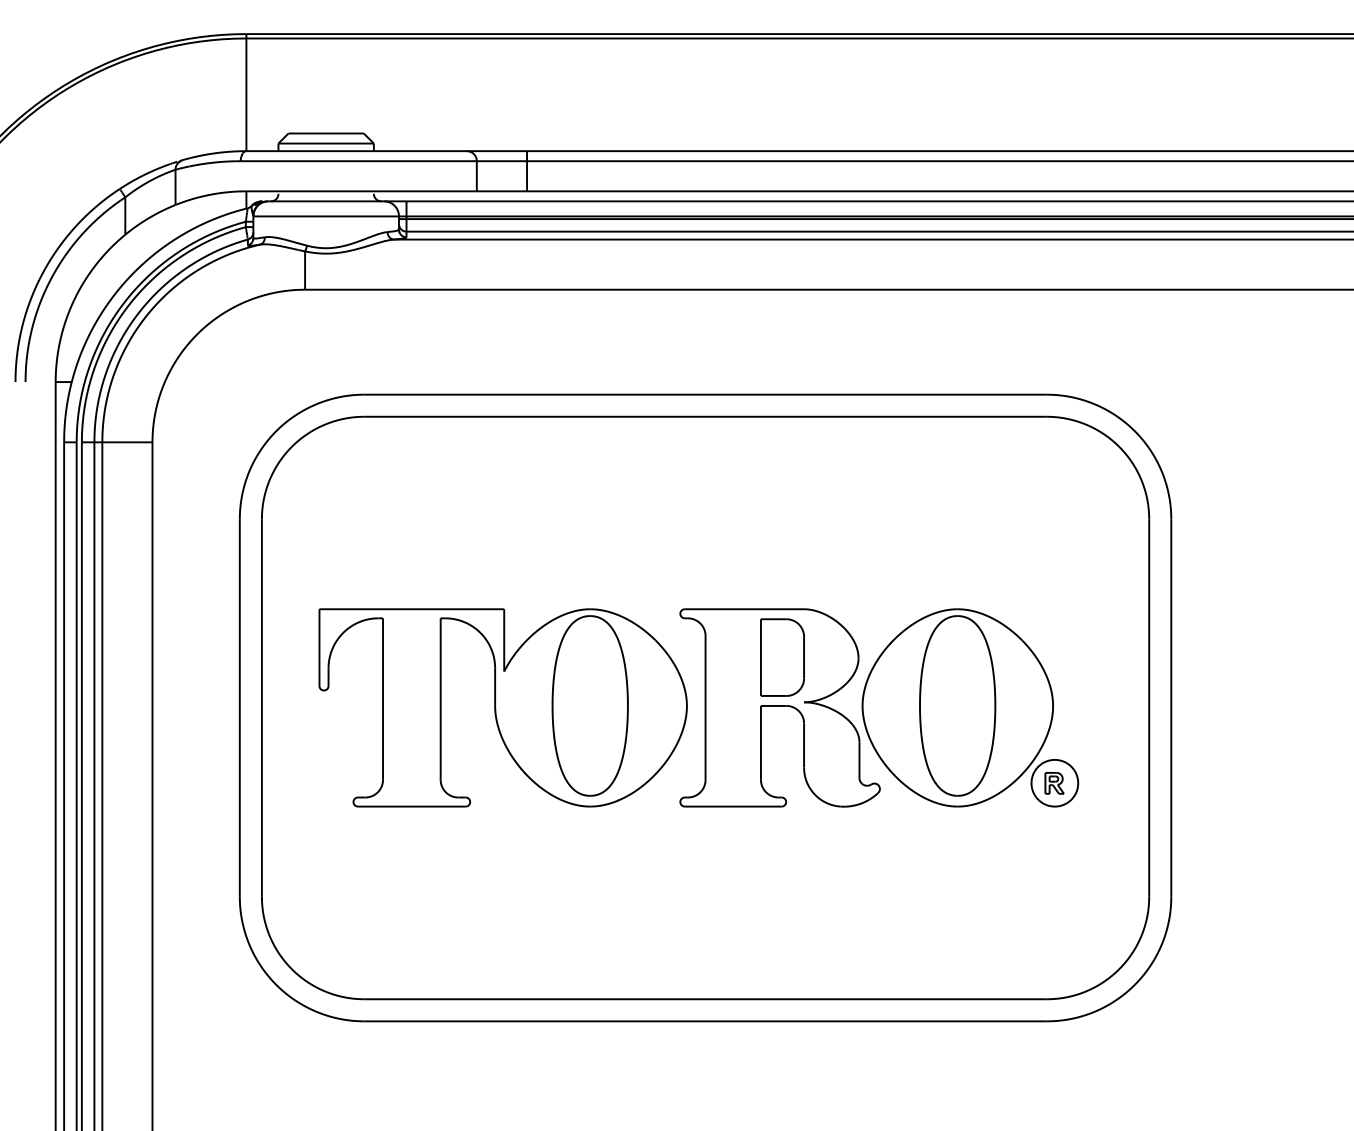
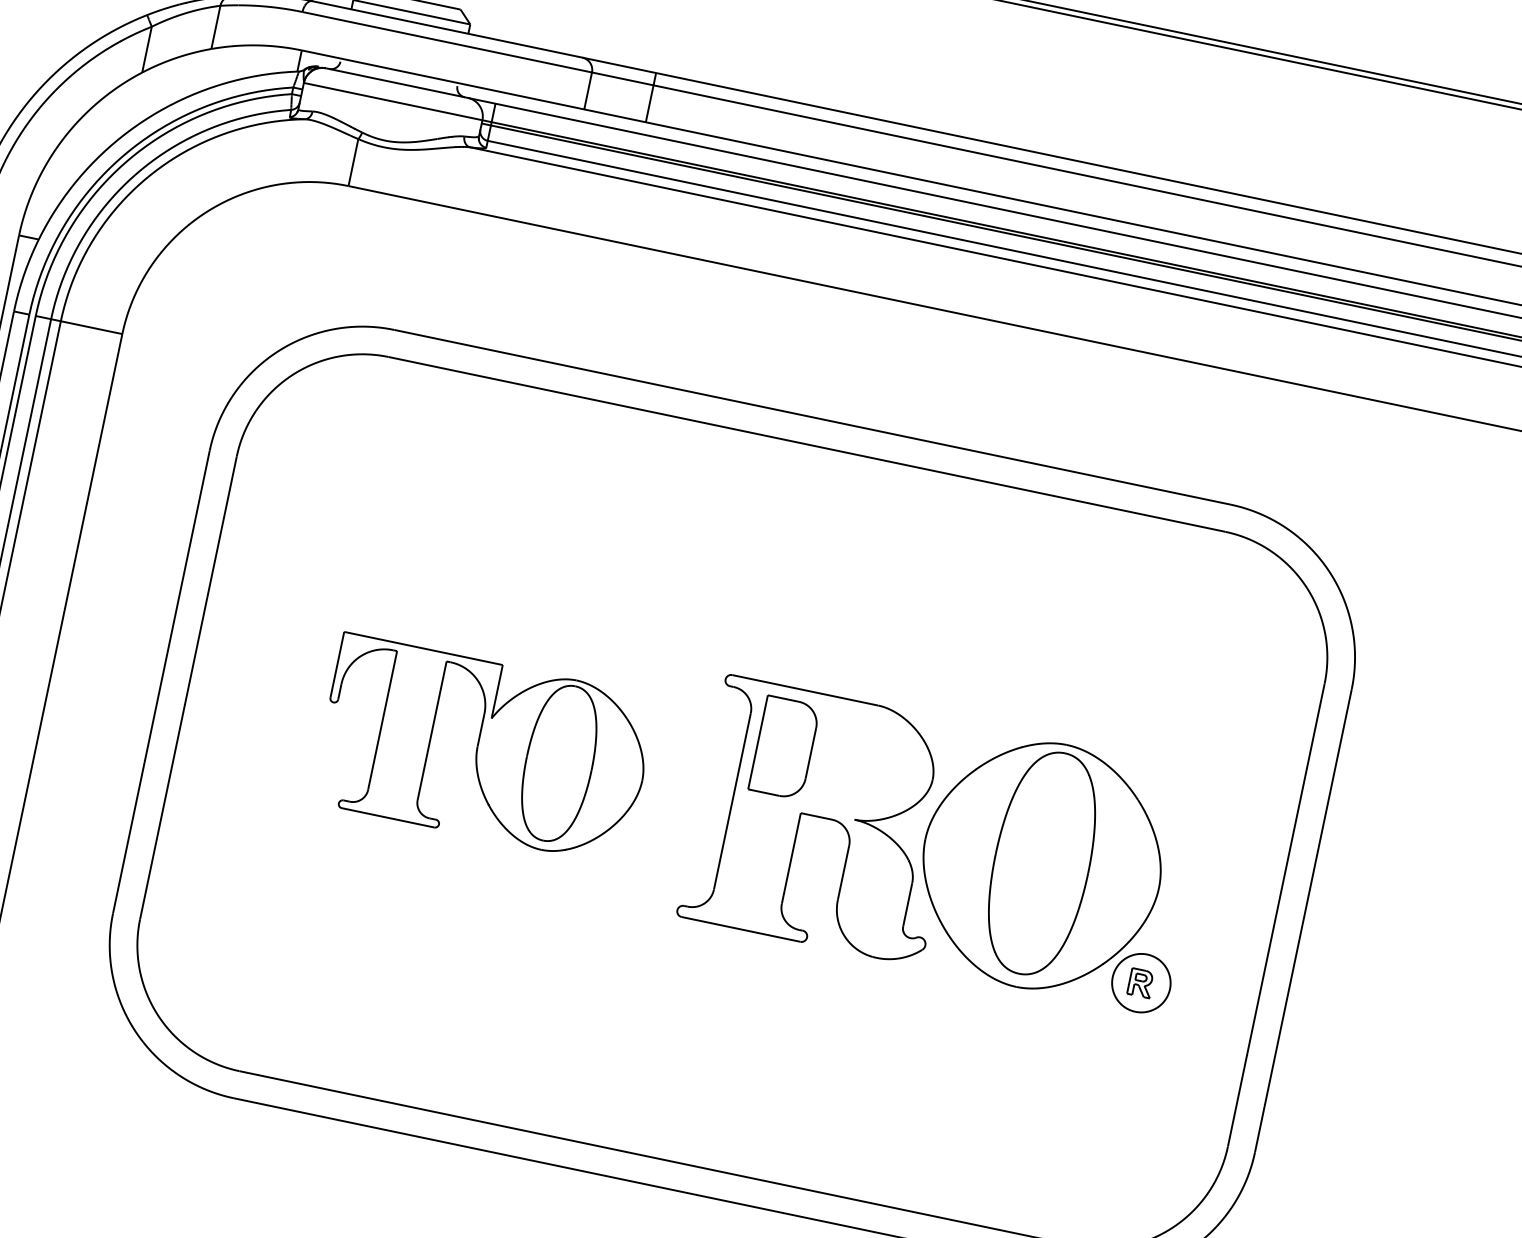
part: (782, 657) -> (784, 747), moved
part: (502, 707) -> (483, 748), size x0.7

